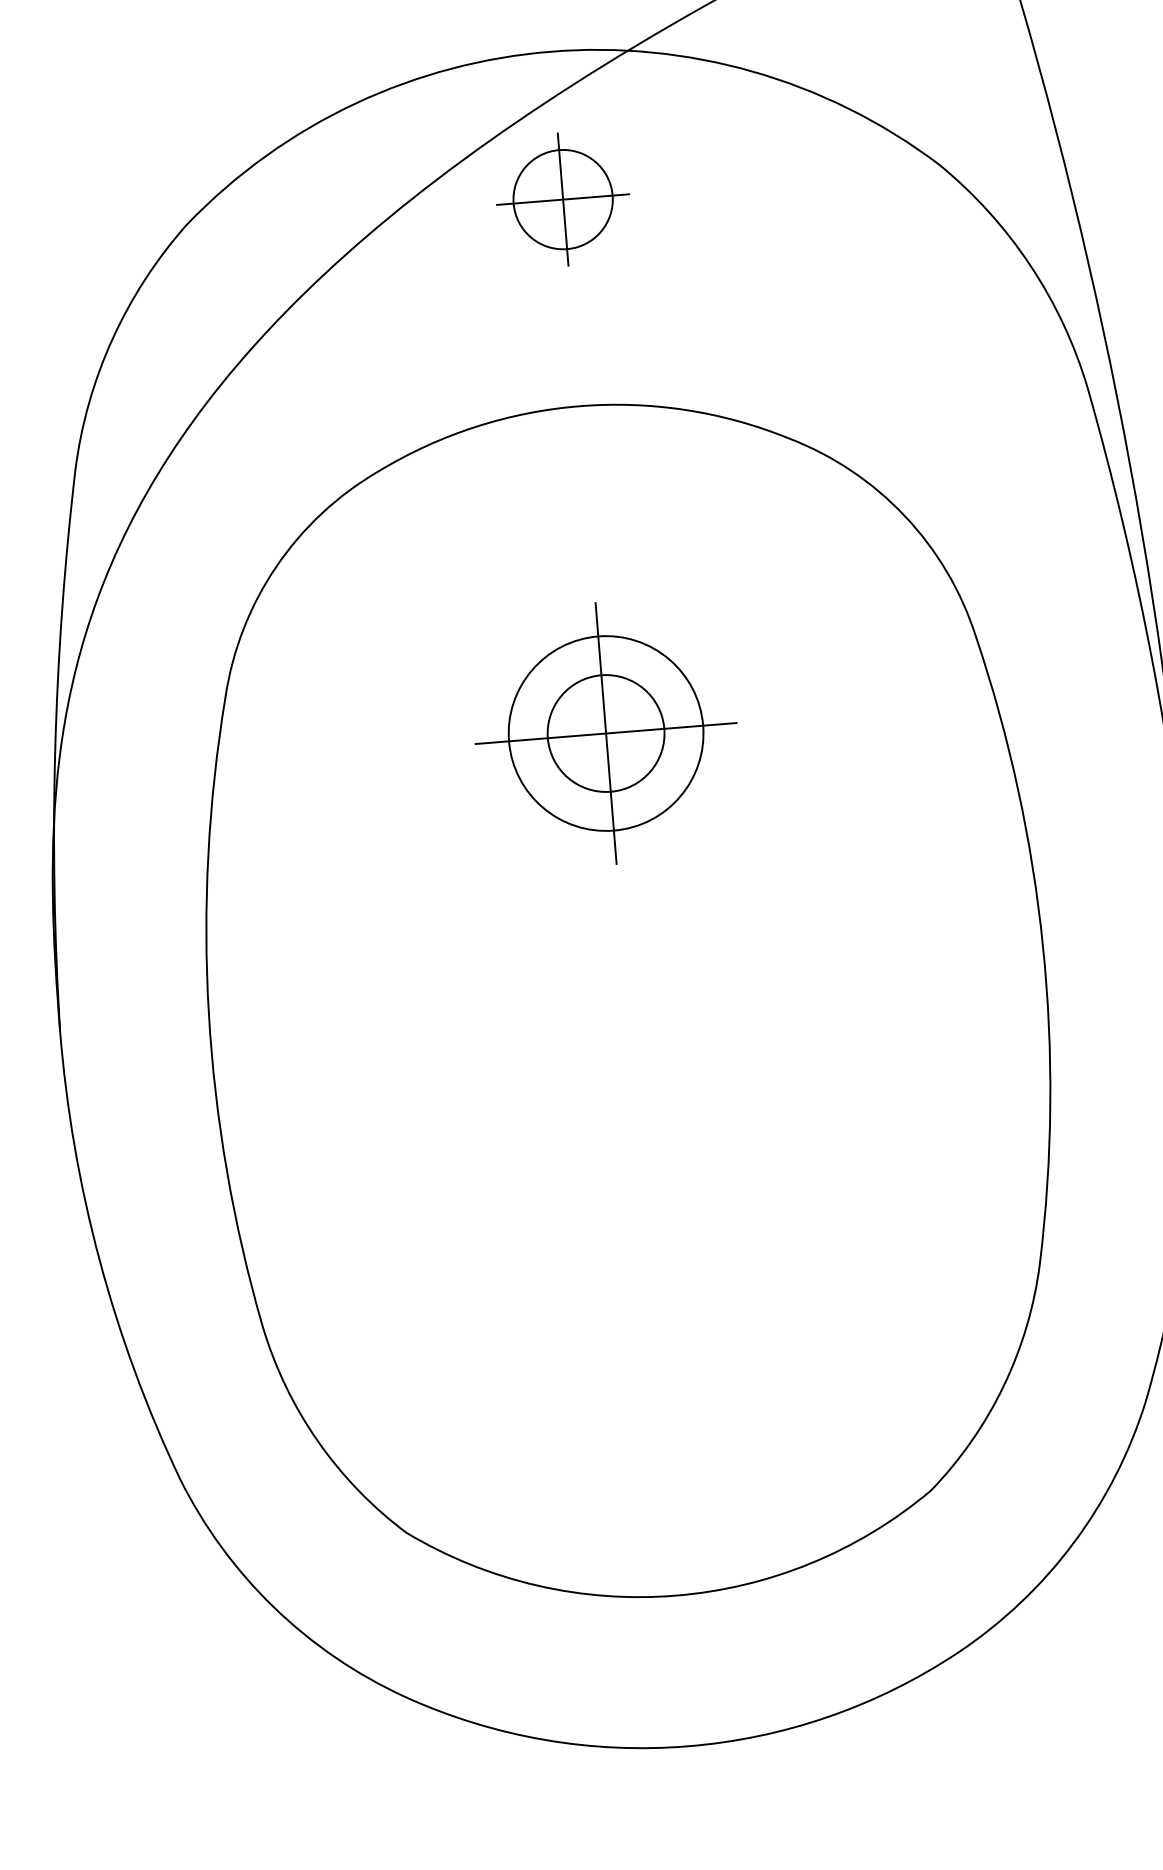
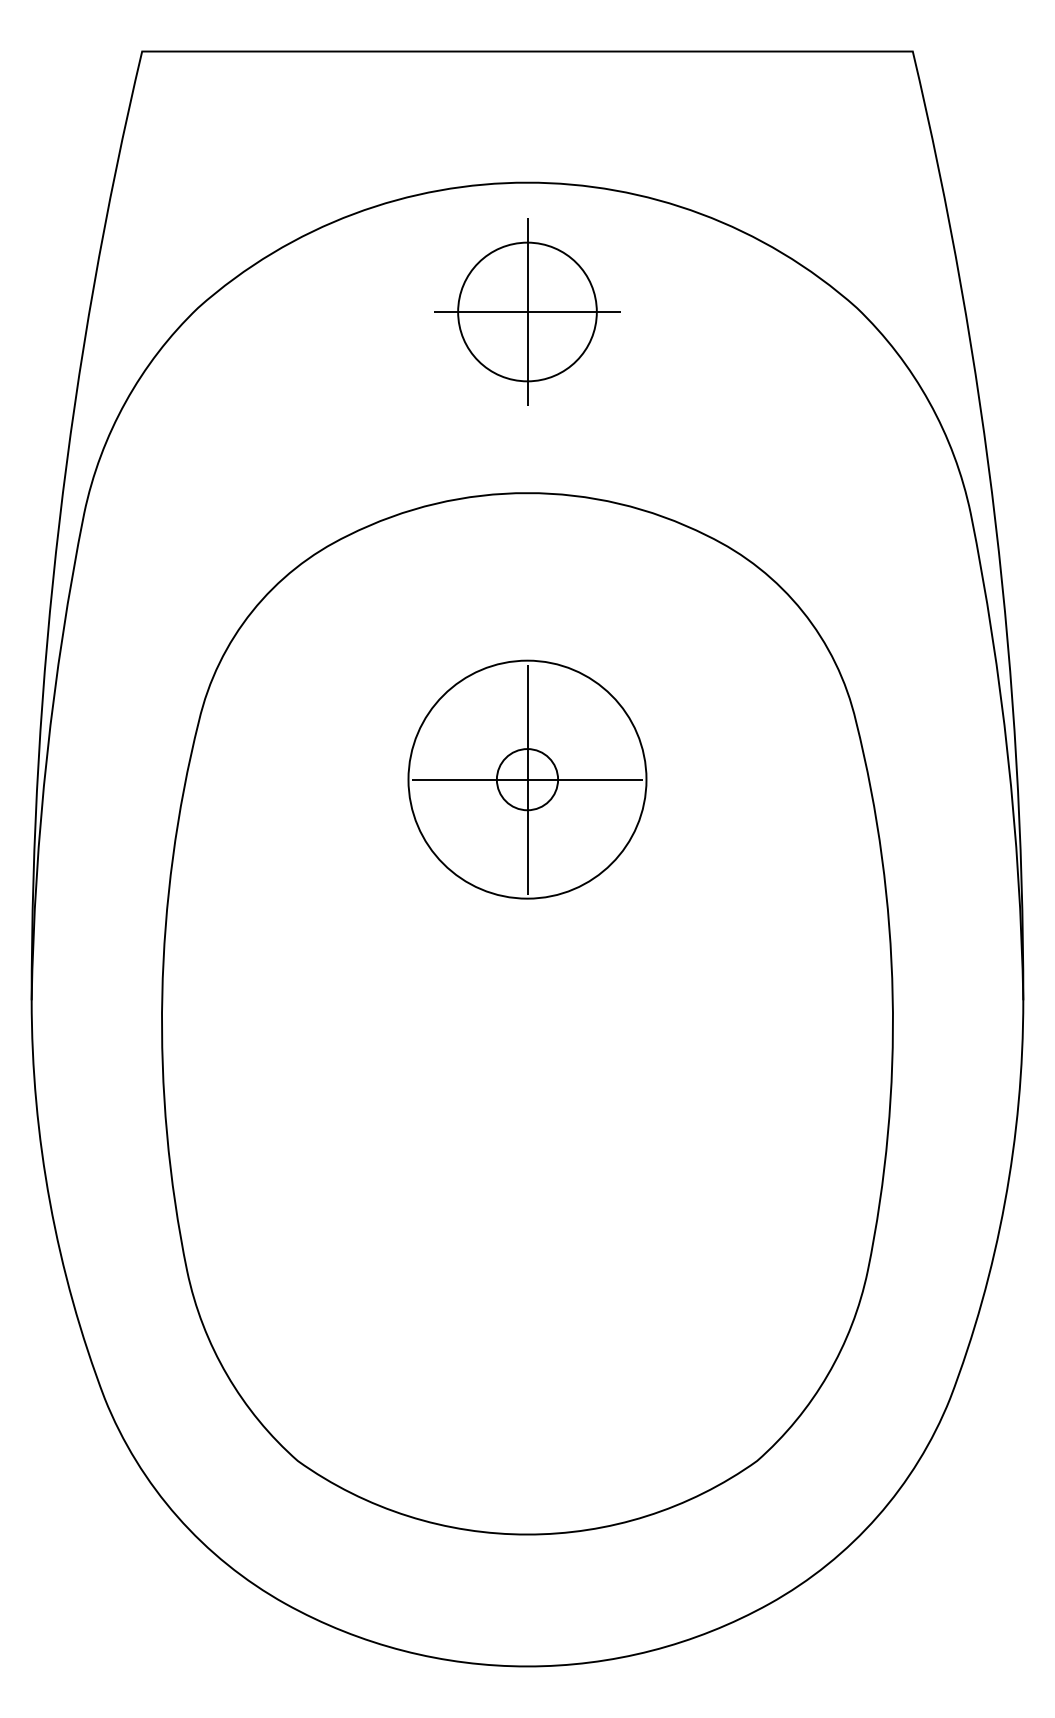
part: (563, 199) -> (527, 312), size x1.6
circle: (606, 733) -> (527, 779), size x0.6
circle: (606, 733) -> (527, 779), size x1.4

